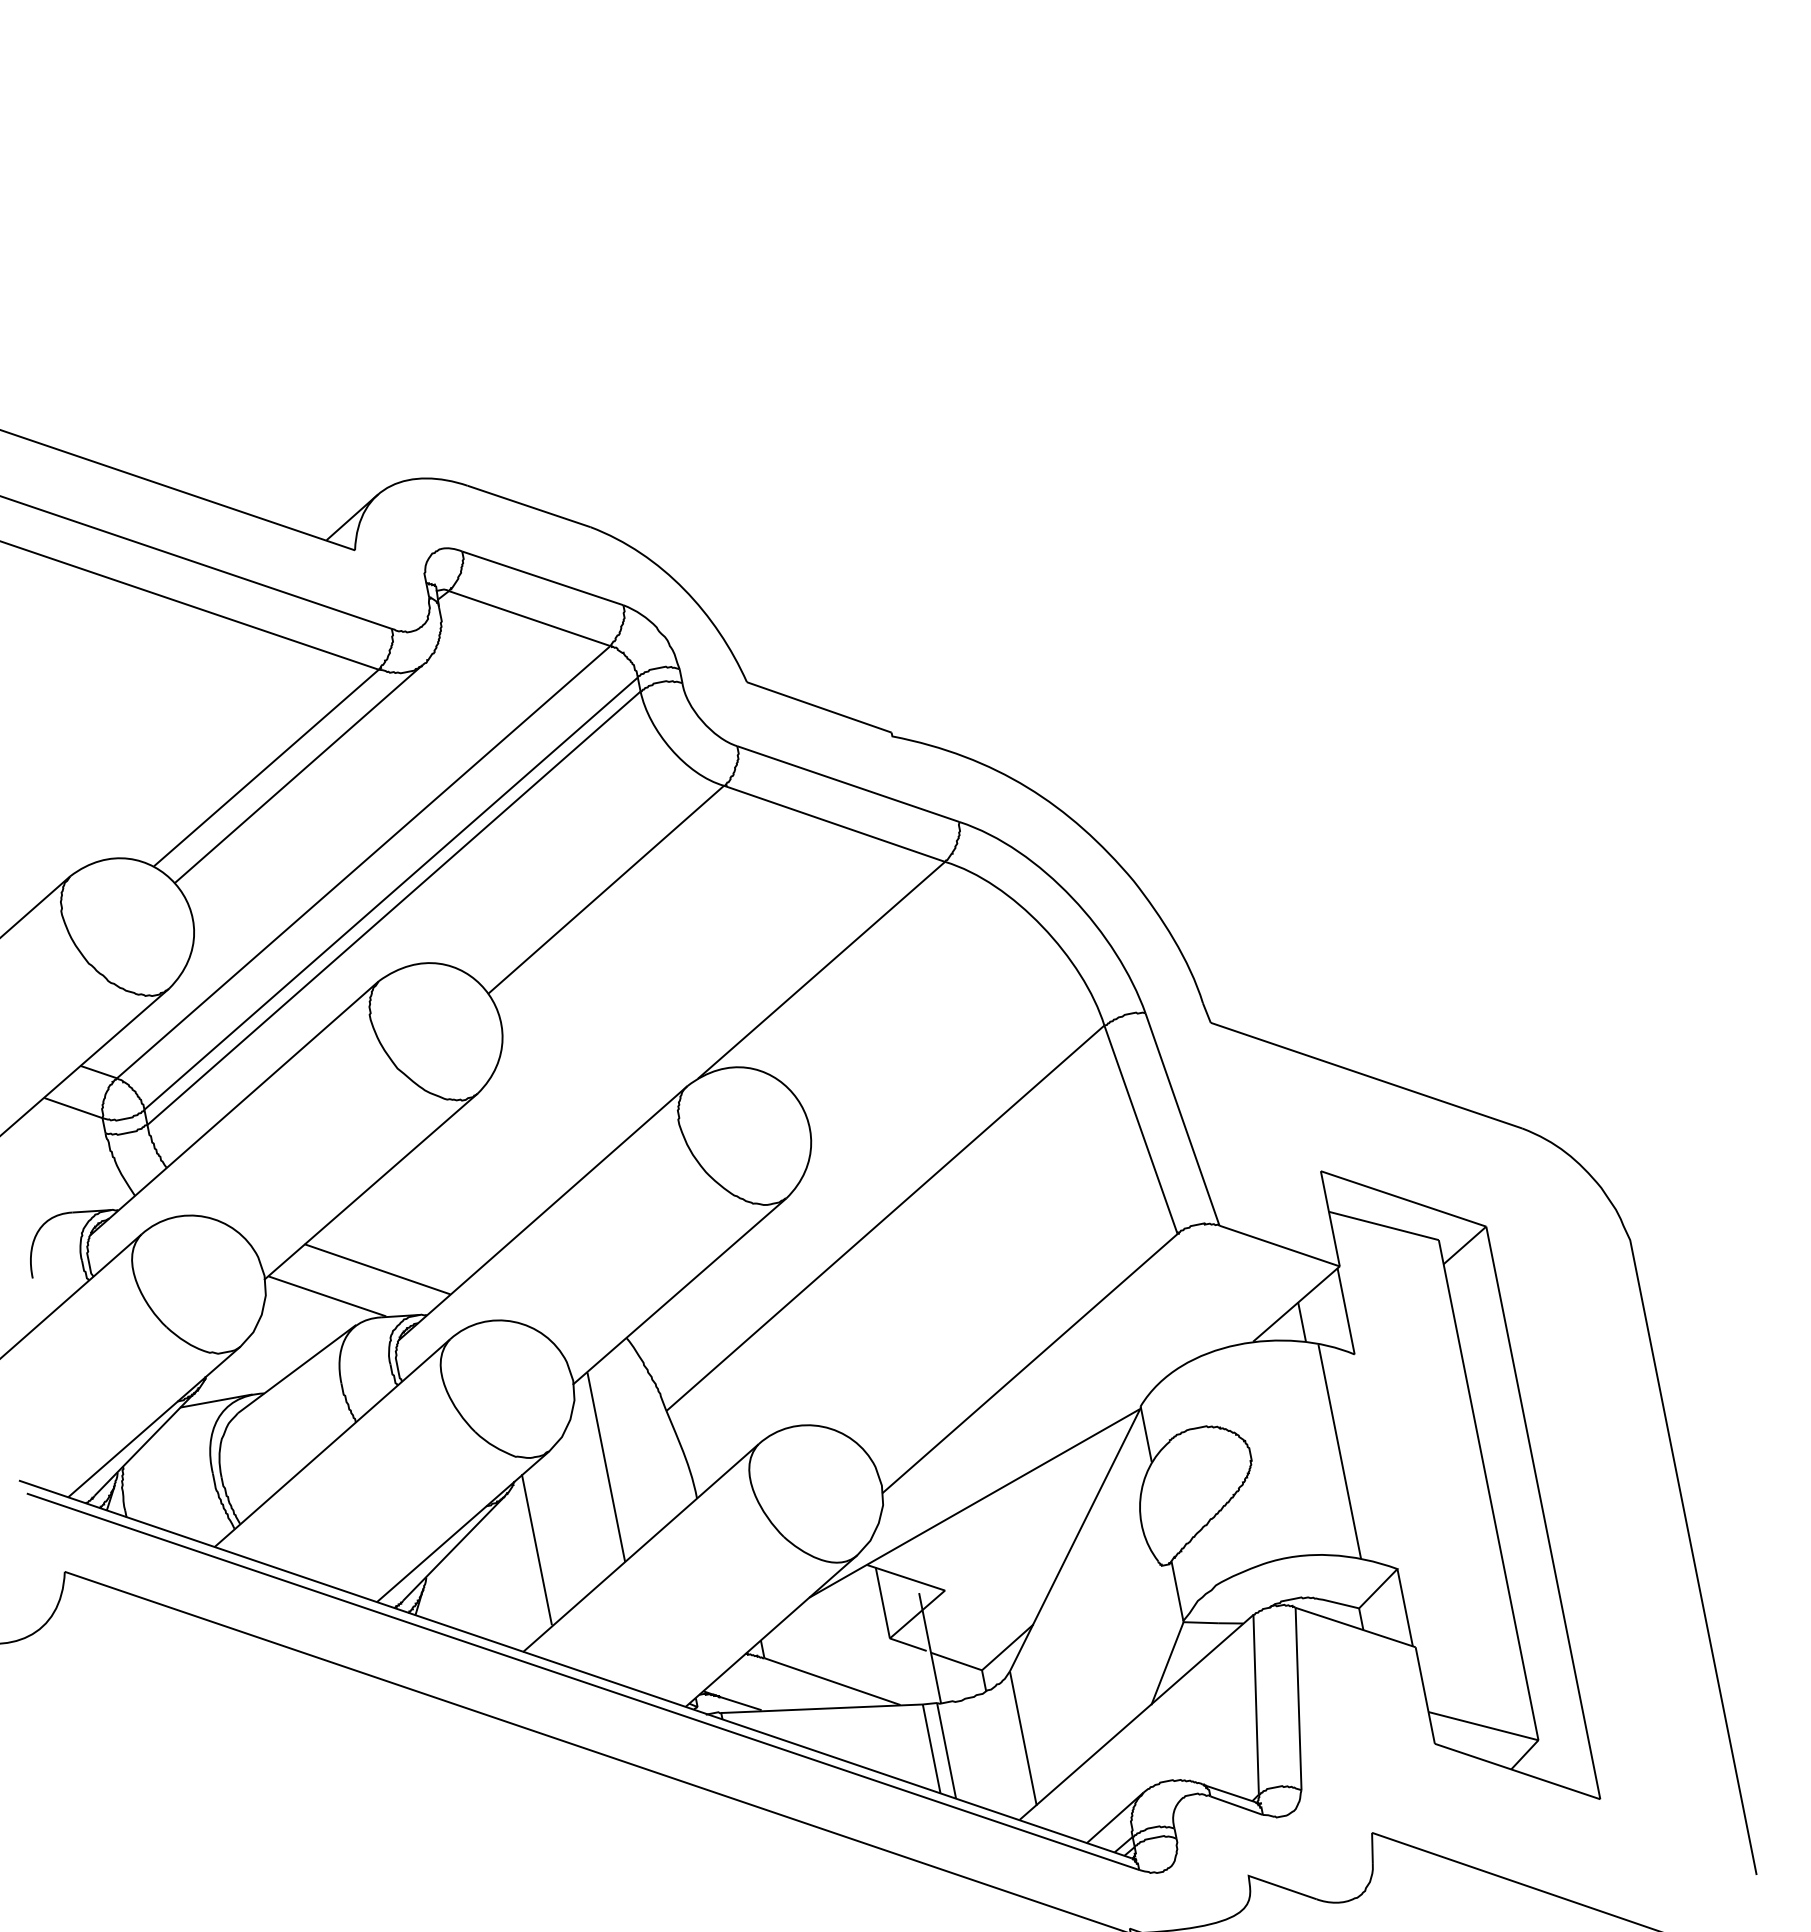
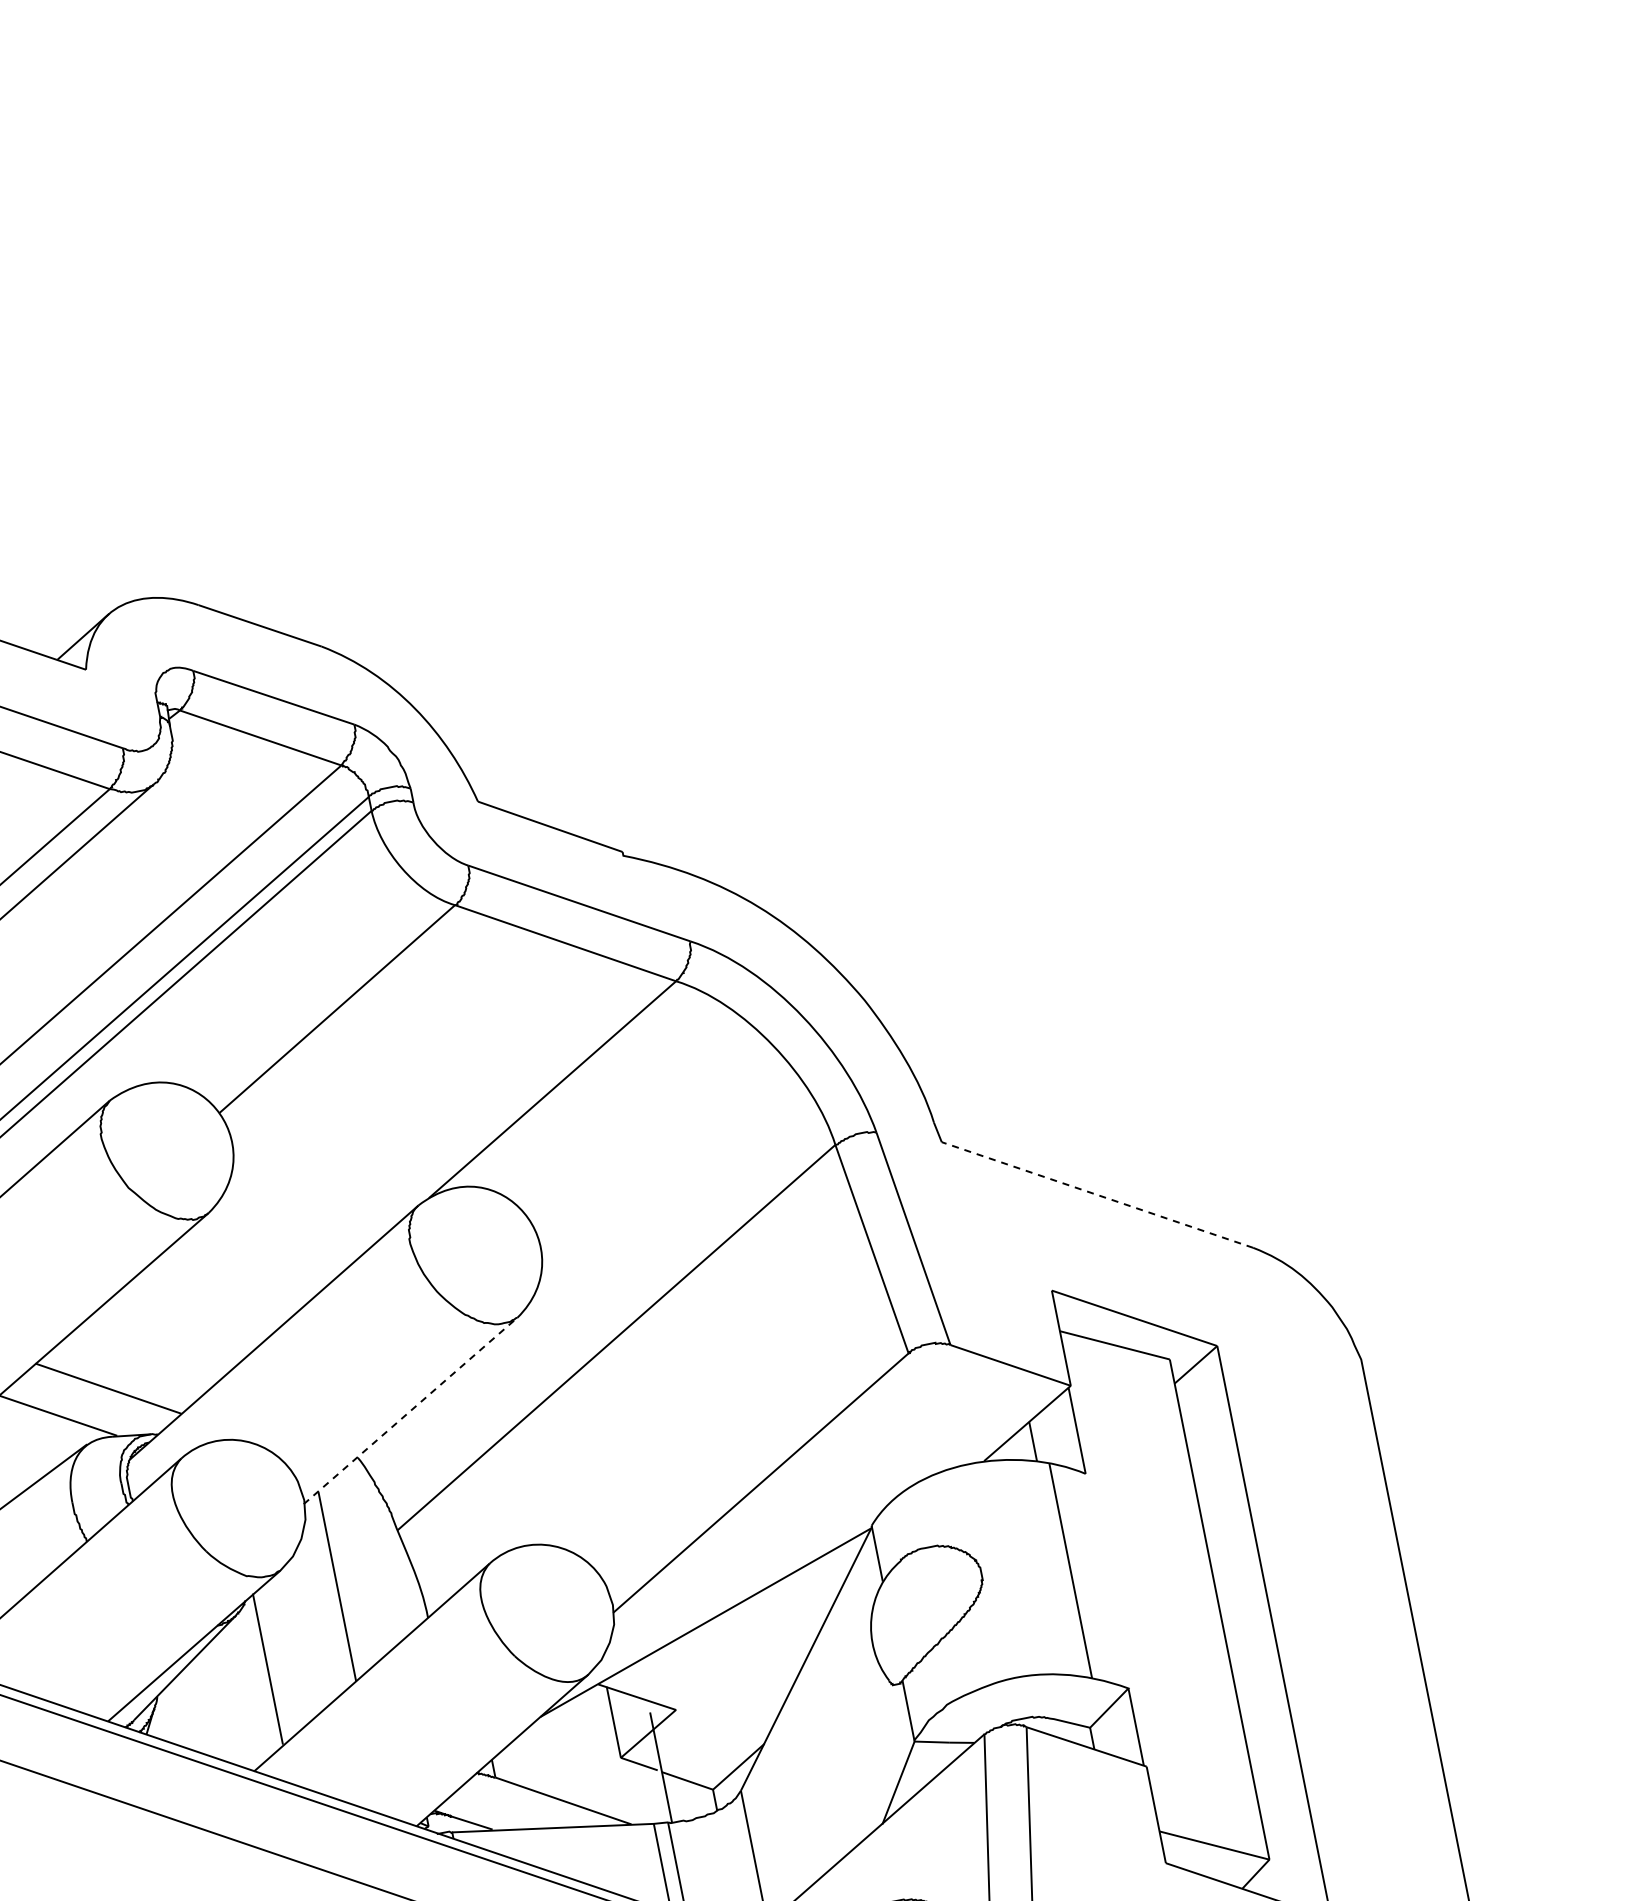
line: (1366, 1075) -> (1097, 1194), solid -> dashed
line: (679, 1291) -> (410, 1410), solid -> dashed

